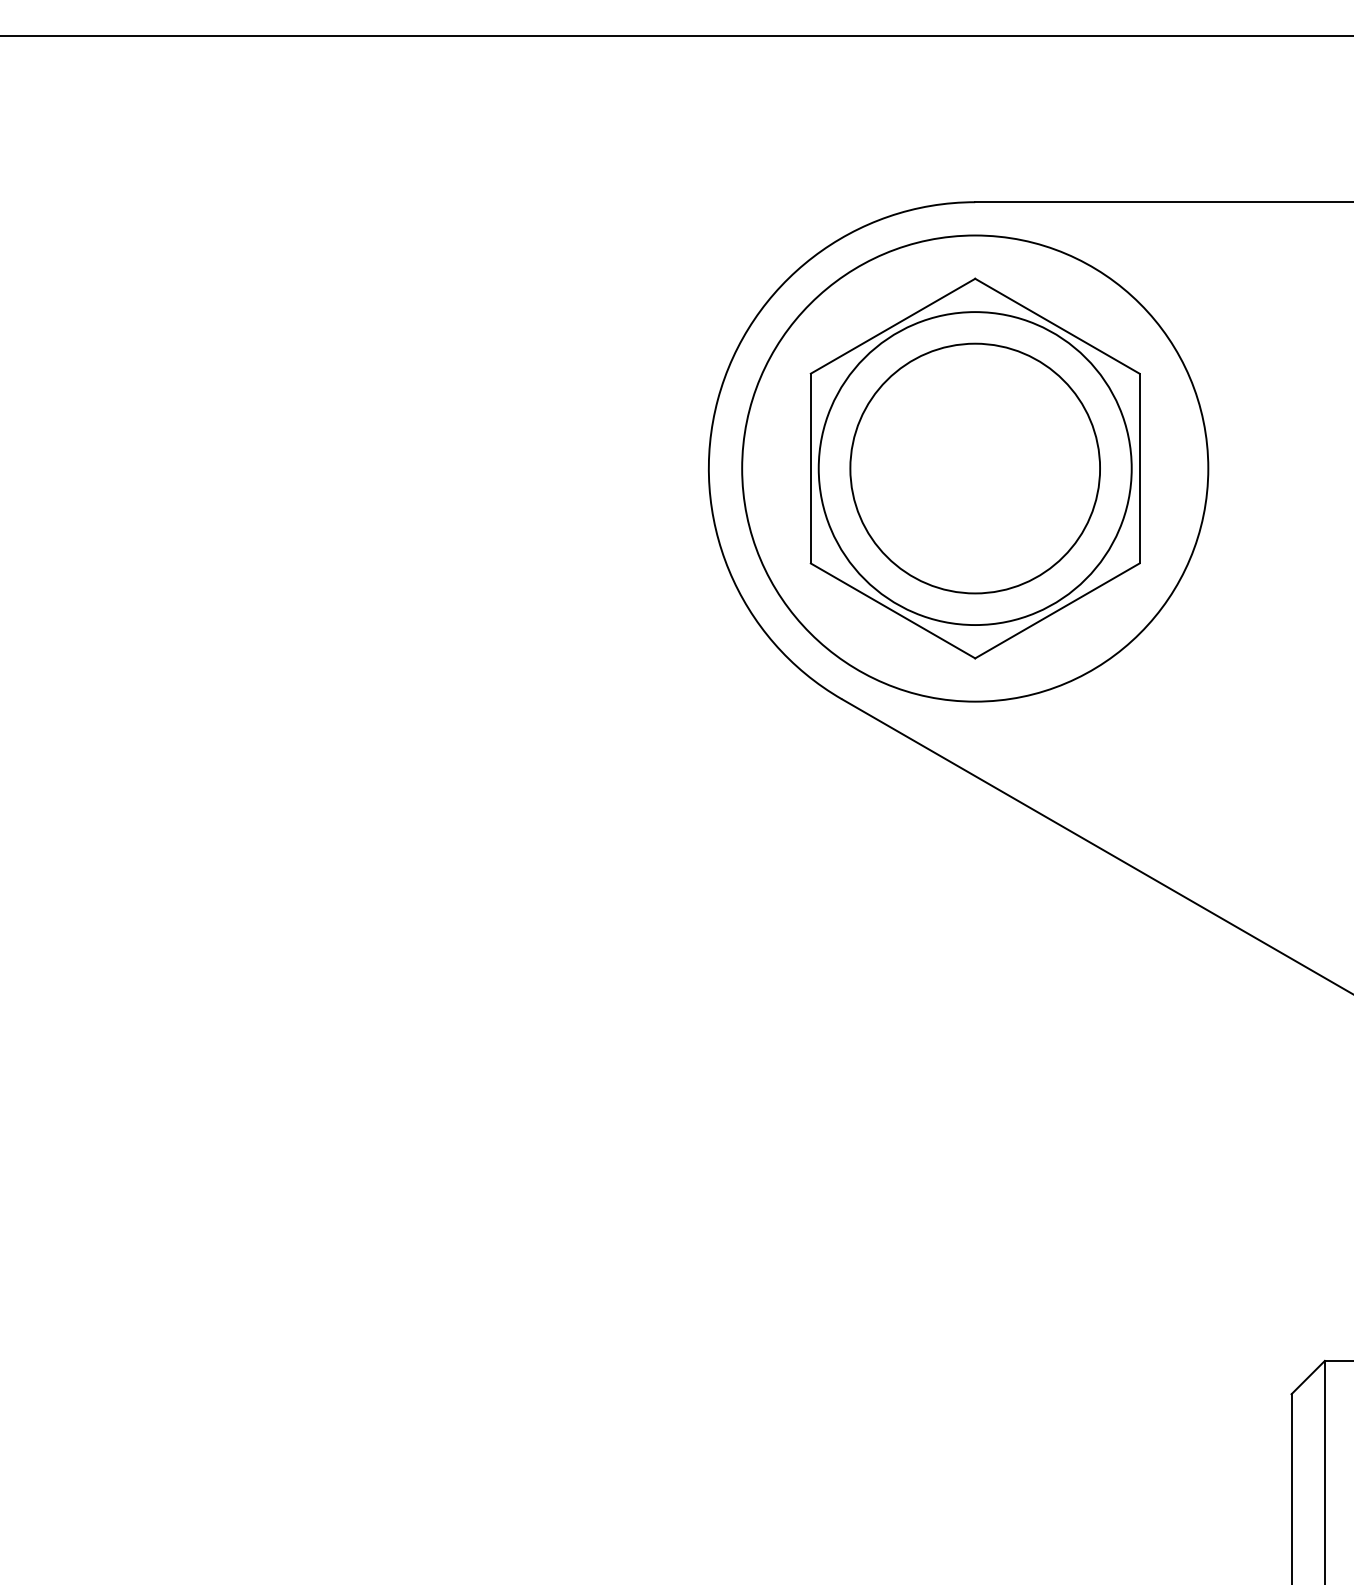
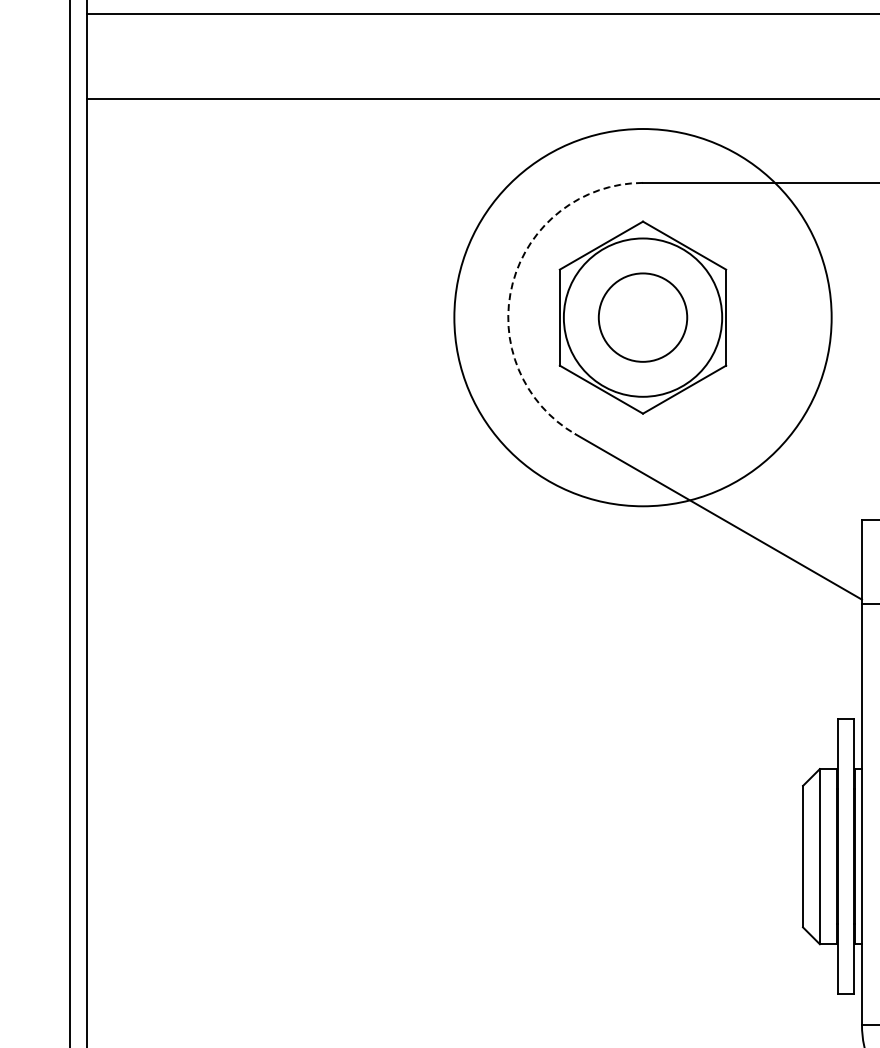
arc: (717, 399) -> (512, 282), solid -> dashed
circle: (974, 468) -> (642, 317), size x0.7
circle: (974, 468) -> (642, 317), size x1.6

